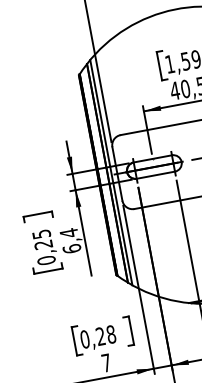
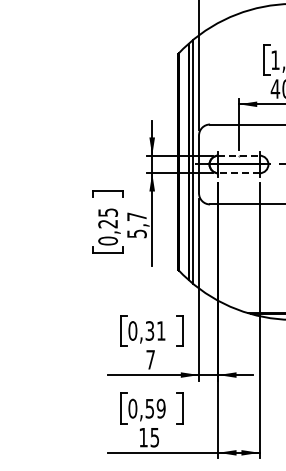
line: (152, 158) -> (238, 155), solid -> dashed
line: (155, 175) -> (238, 173), solid -> dashed
text: (70, 241) -> (136, 225), 6,4 -> 5,7
text: (105, 335) -> (155, 330), 0,28 -> 0,31

